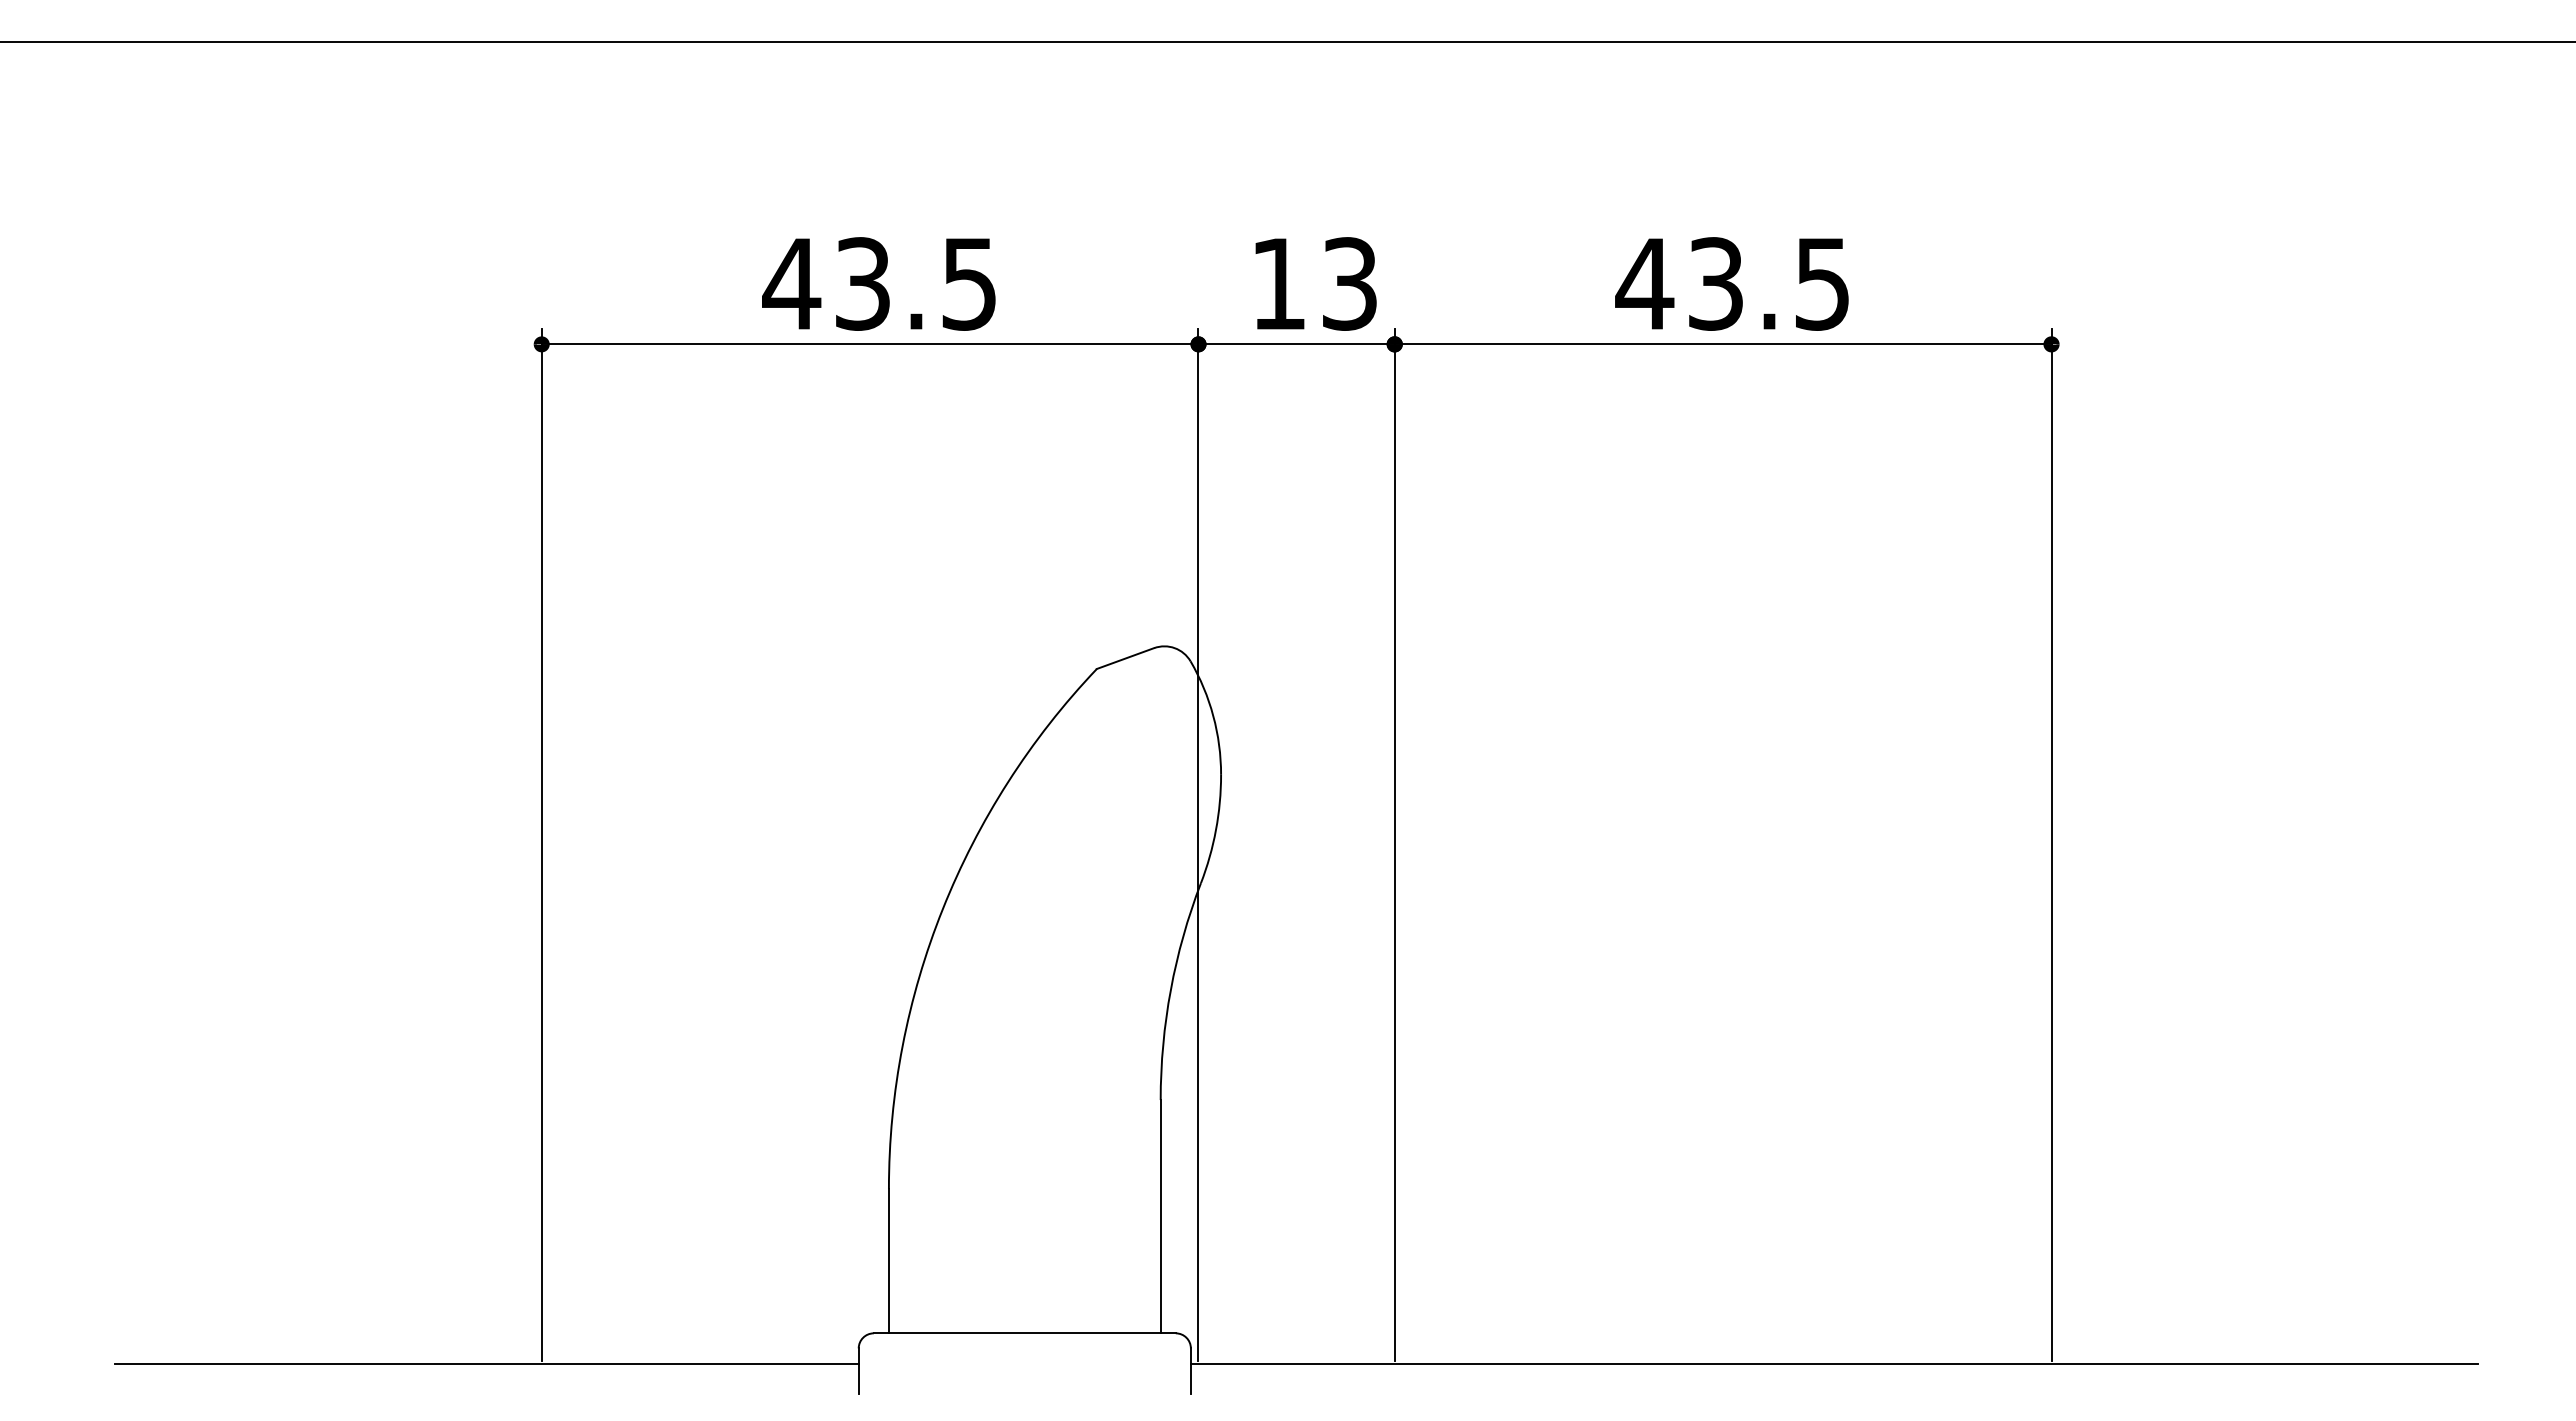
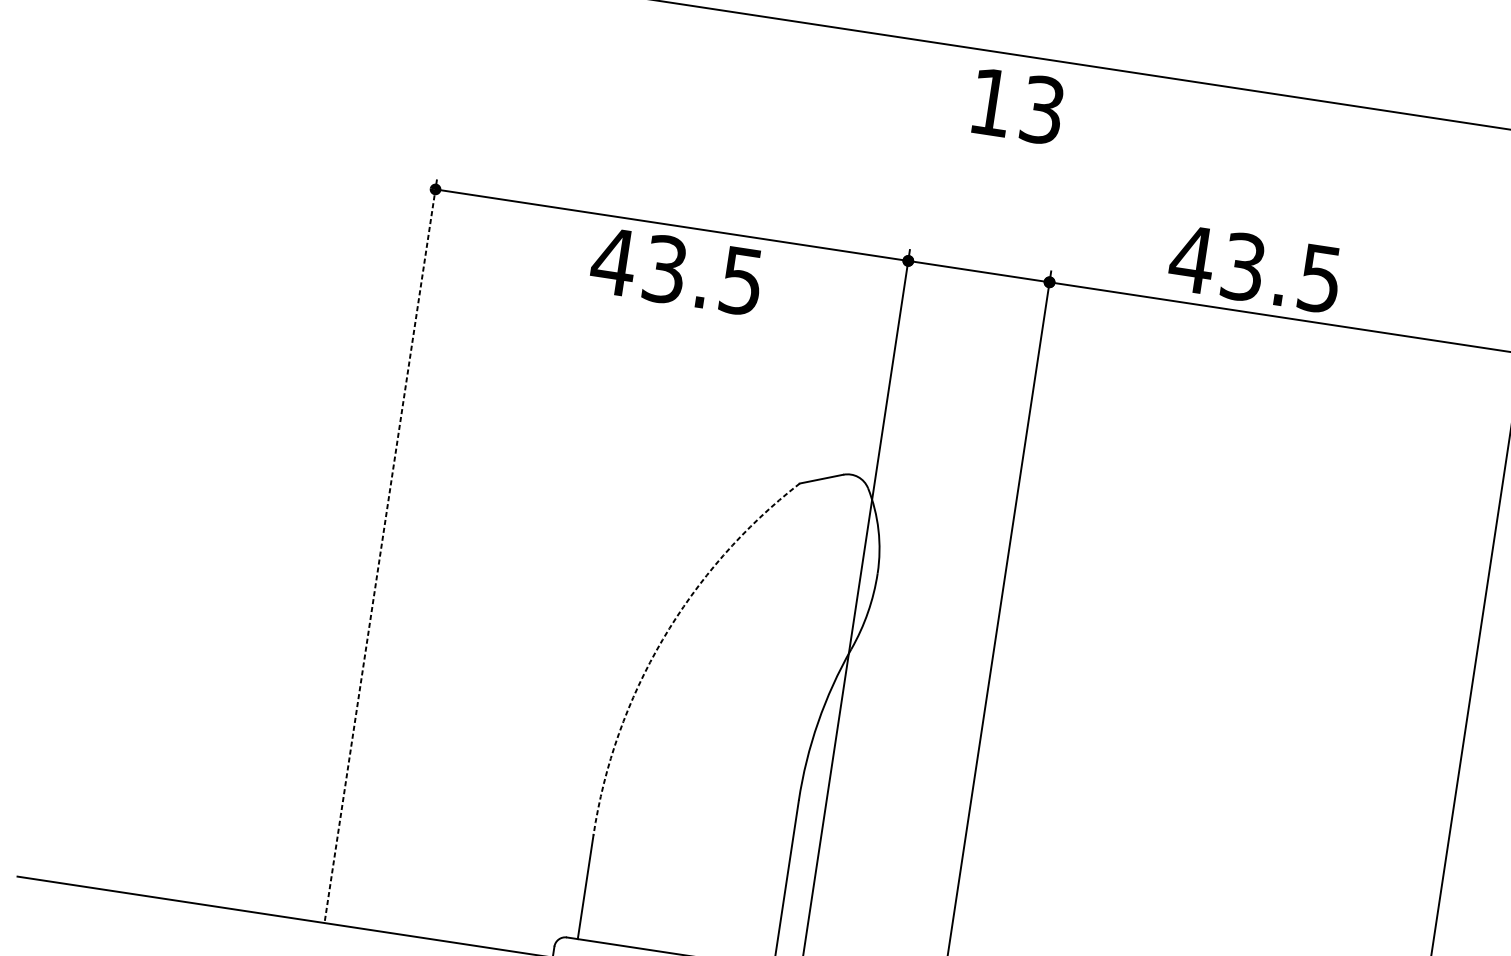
text: (878, 283) -> (676, 270), moved
text: (1315, 283) -> (1017, 106), moved
text: (1731, 283) -> (1254, 268), moved
line: (541, 844) -> (380, 549), solid -> dashed
arc: (942, 909) -> (662, 639), solid -> dashed

